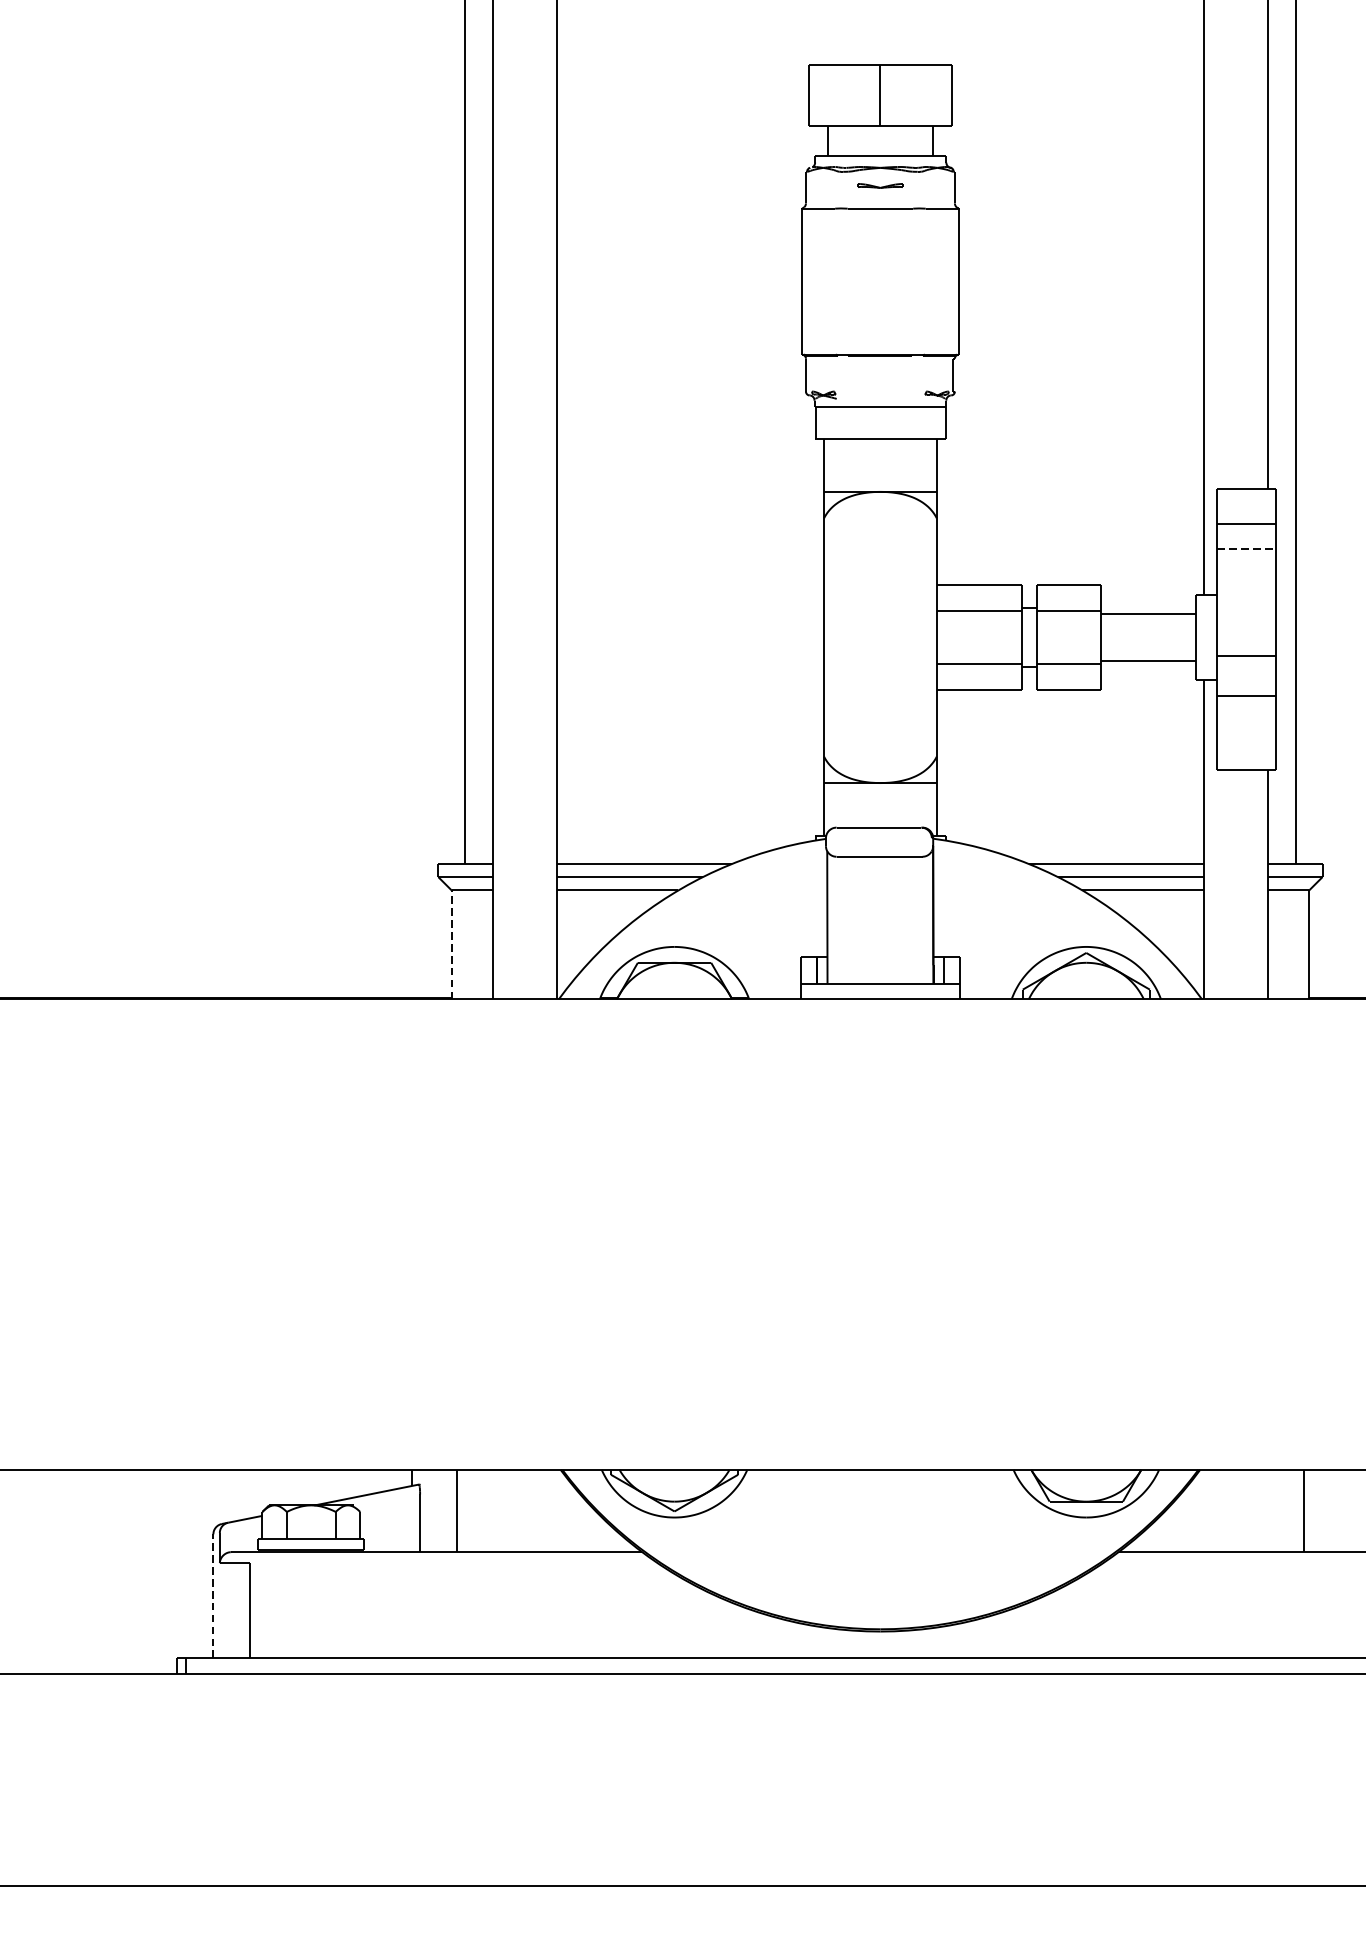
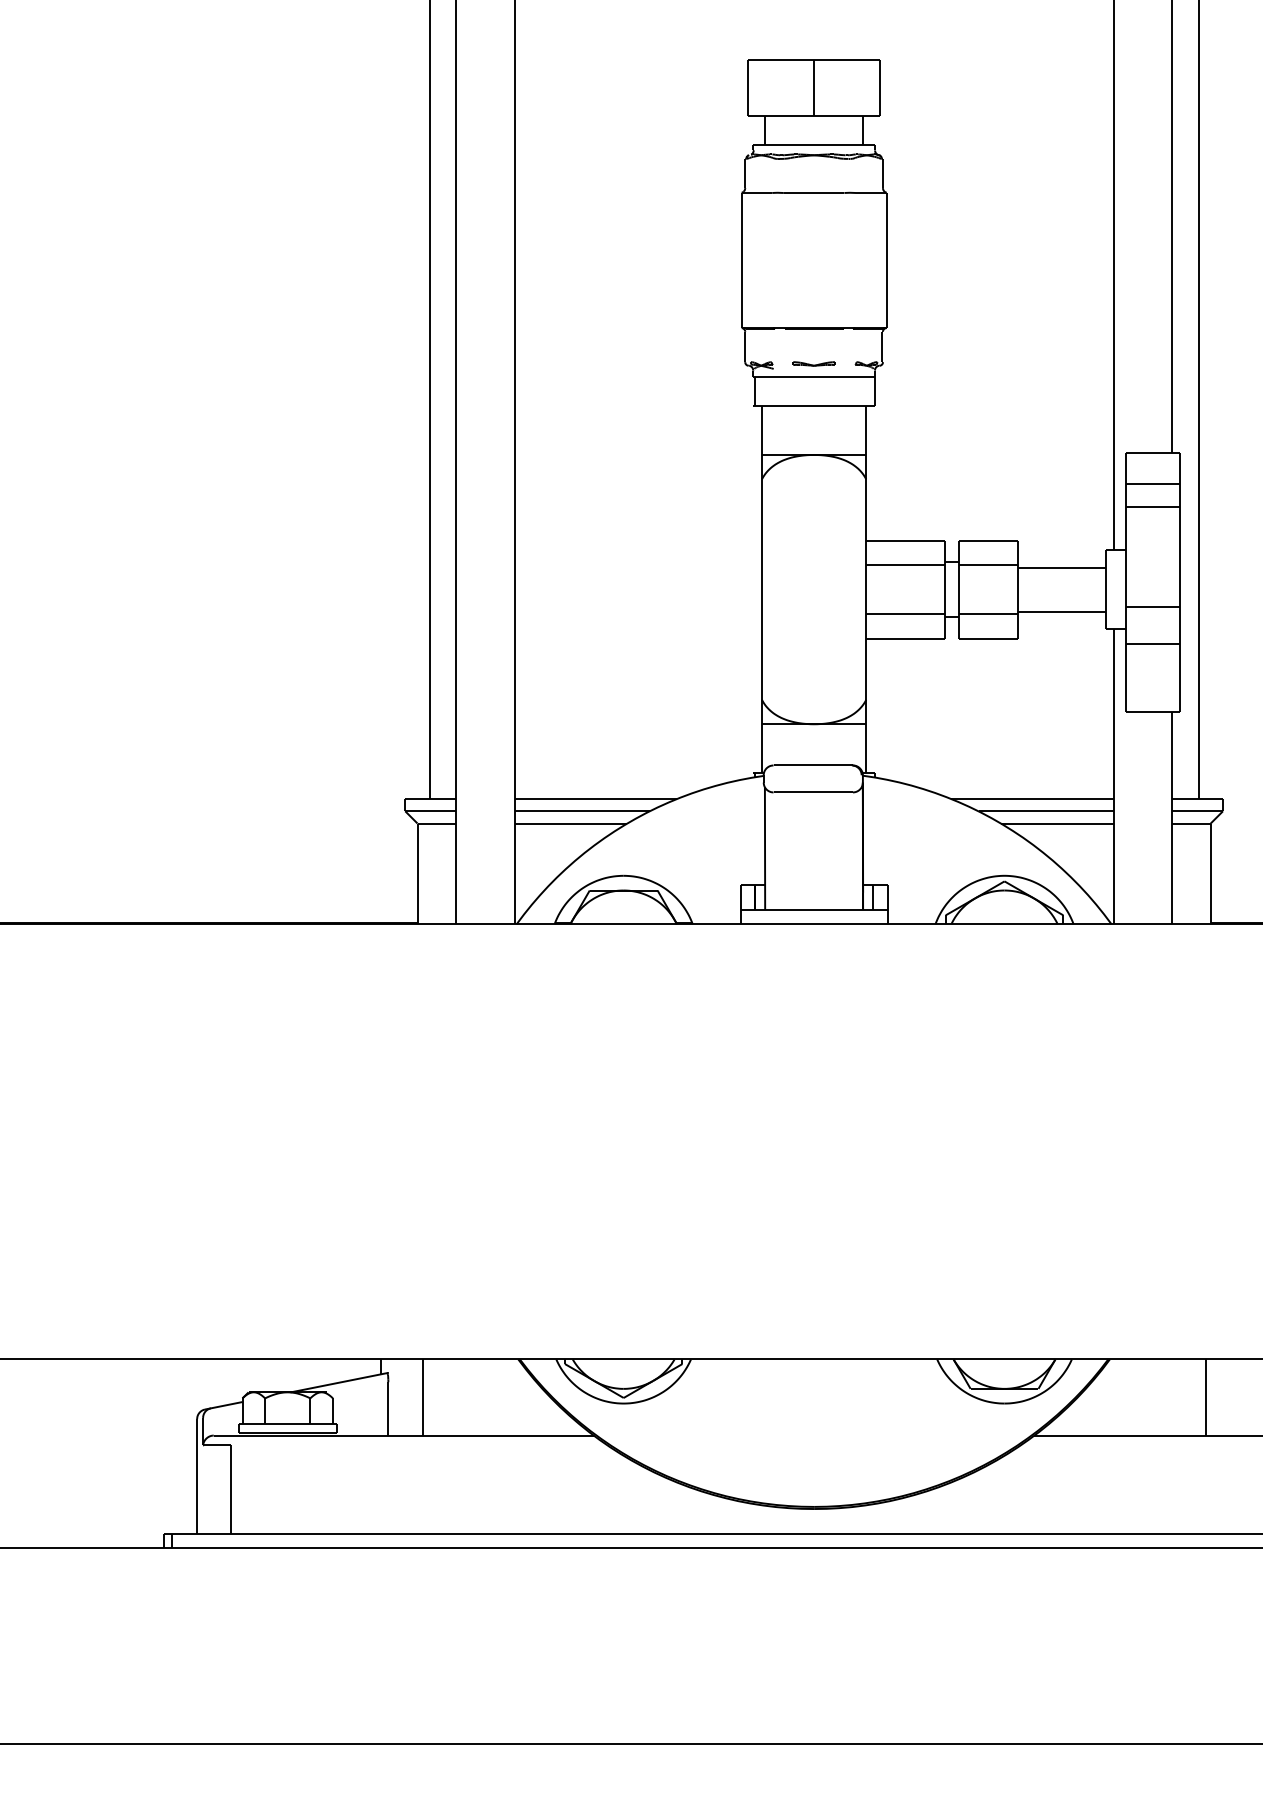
part: (879, 185) -> (813, 363), moved
line: (1246, 548) -> (1152, 507), dashed -> solid
line: (451, 944) -> (417, 873), dashed -> solid
line: (213, 1595) -> (197, 1475), dashed -> solid

